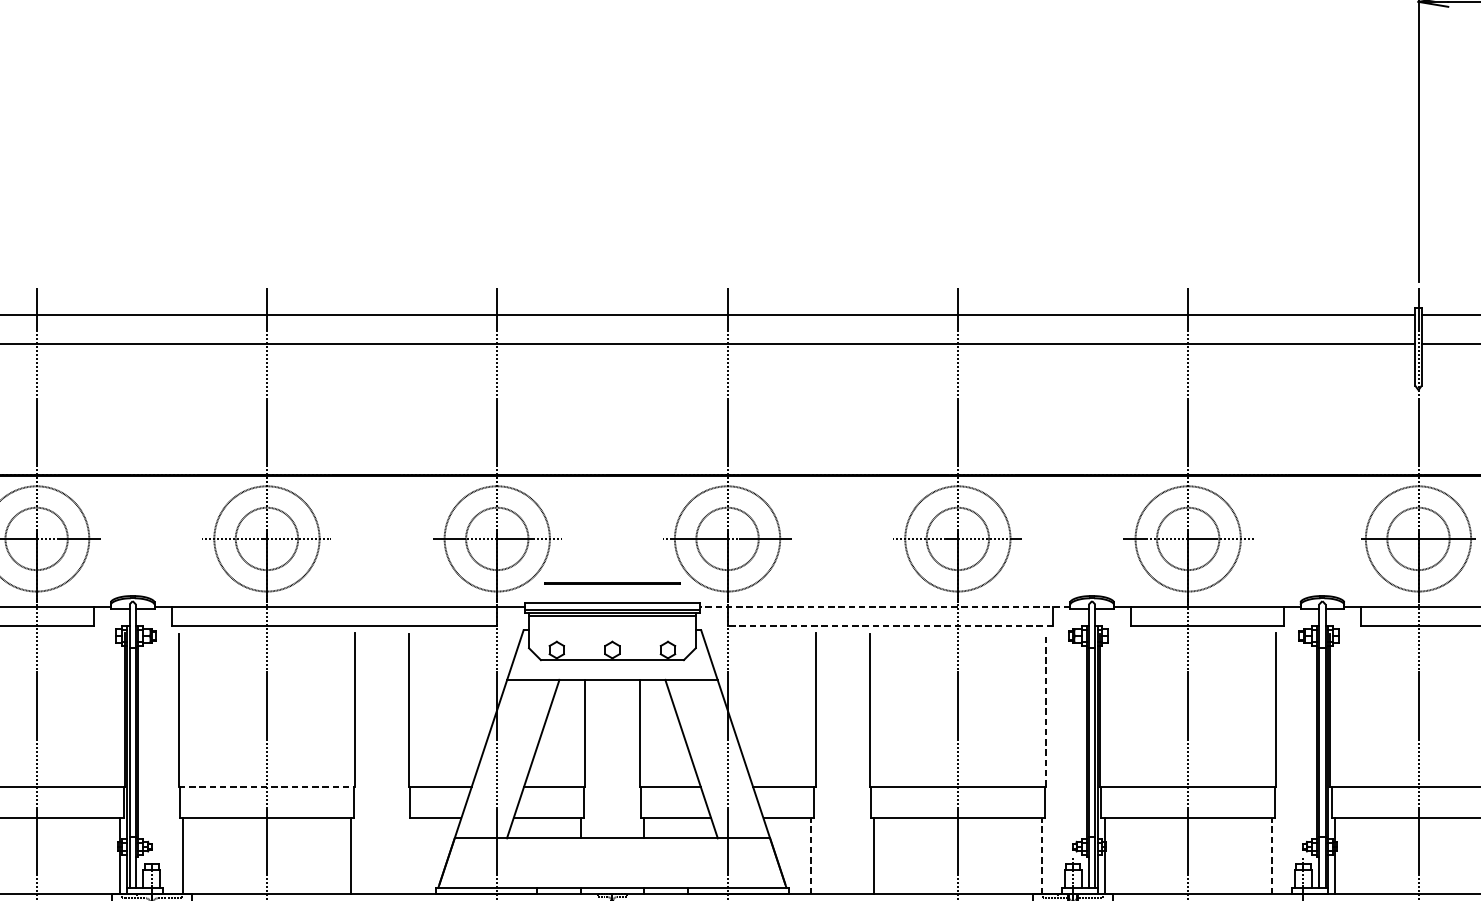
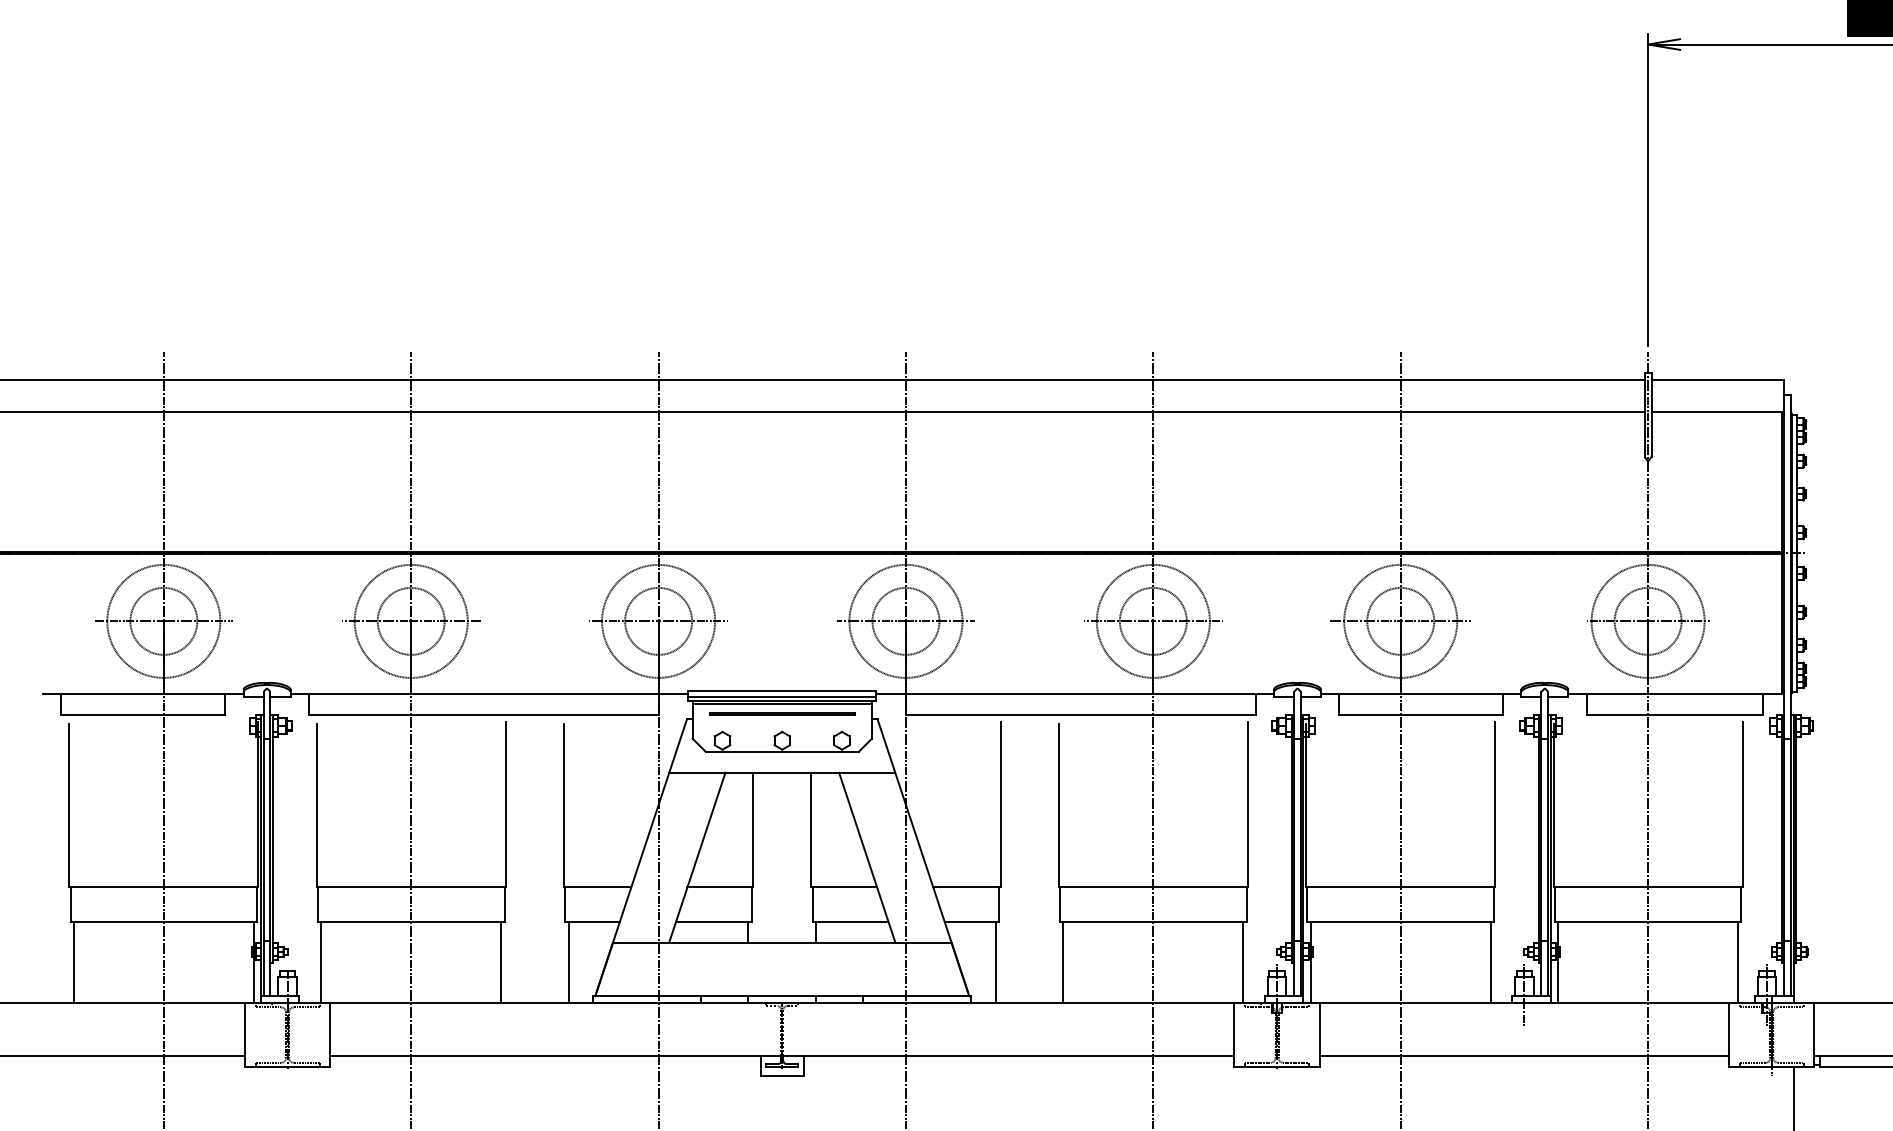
line: (612, 582) -> (782, 713), moved
line: (885, 606) -> (1075, 693), dashed -> solid
line: (890, 626) -> (1080, 715), dashed -> solid
line: (1045, 709) -> (1247, 804), dashed -> solid
line: (267, 786) -> (411, 887), dashed -> solid
line: (413, 856) -> (568, 962), added
line: (810, 856) -> (995, 962), dashed -> solid
line: (1041, 856) -> (1243, 962), dashed -> solid
line: (1271, 856) -> (1490, 962), dashed -> solid

